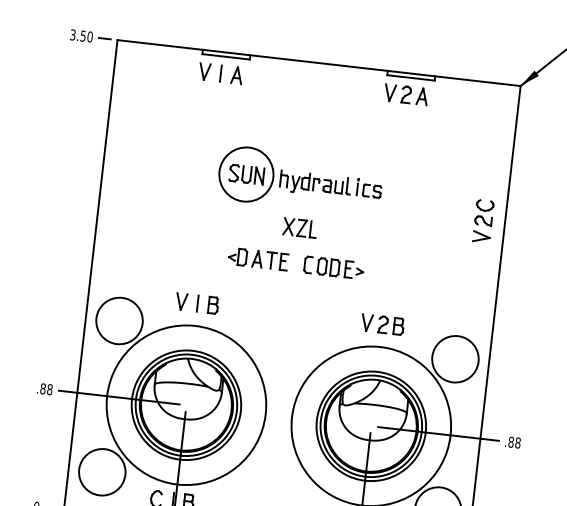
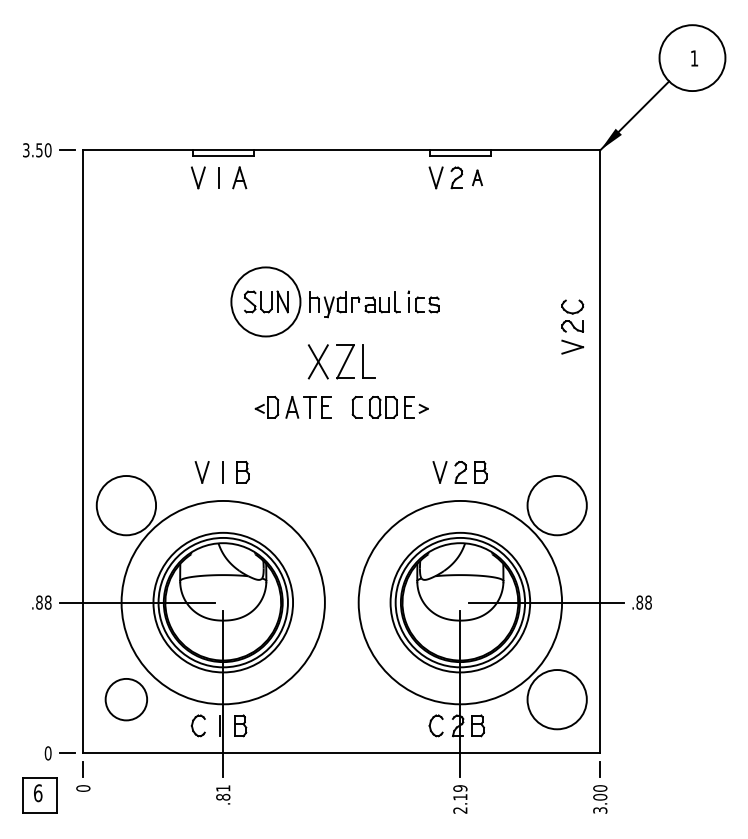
part: (422, 96) -> (477, 177), size x0.7
part: (300, 227) -> (341, 361), size x1.6
circle: (102, 472) -> (126, 699), size x0.7

